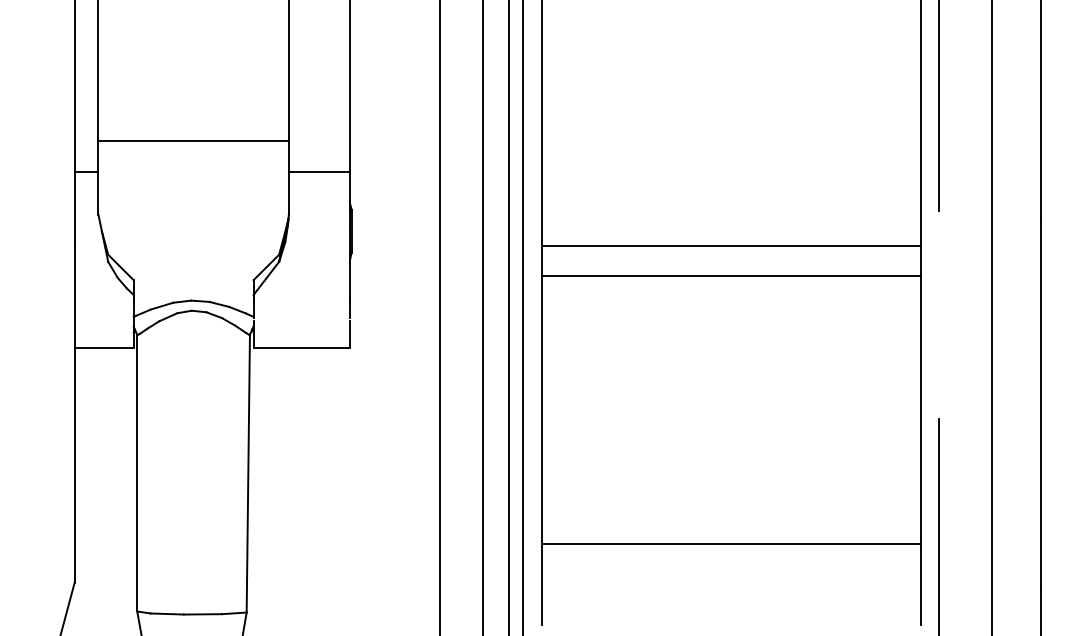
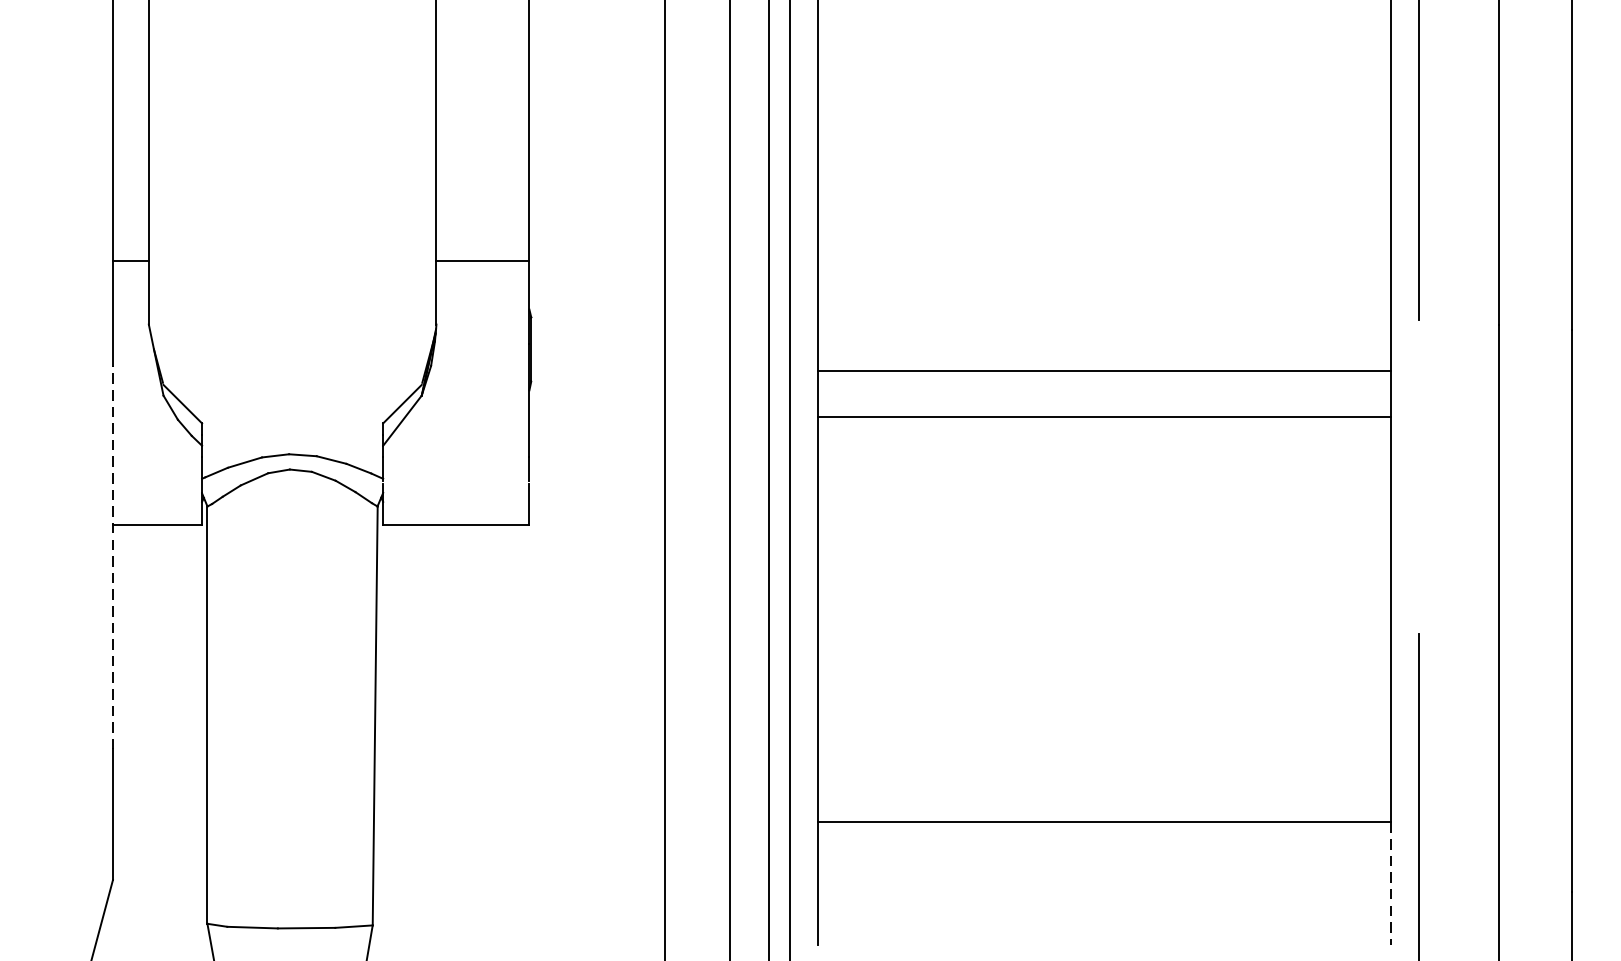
line: (193, 141) -> (292, 213), removed
line: (74, 369) -> (112, 558), solid -> dashed
line: (920, 585) -> (1390, 884), solid -> dashed

